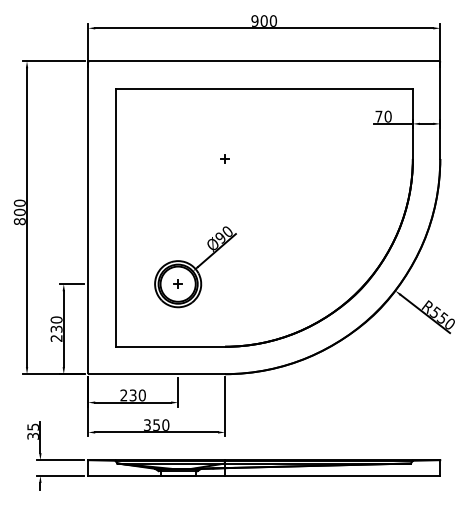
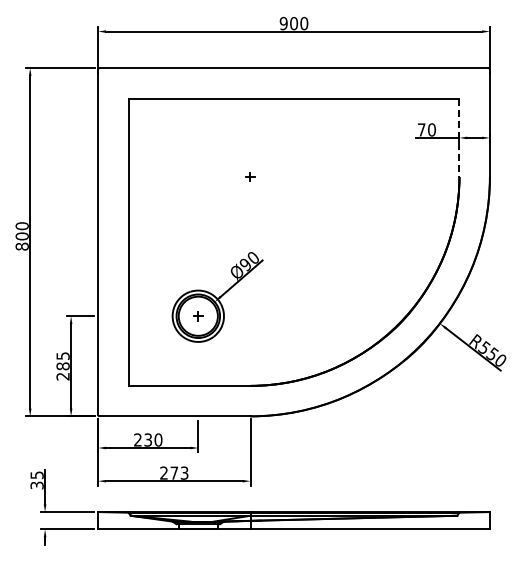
line: (412, 124) -> (459, 138), solid -> dashed
text: (56, 324) -> (62, 361), 230 -> 285
text: (156, 424) -> (174, 472), 350 -> 273

